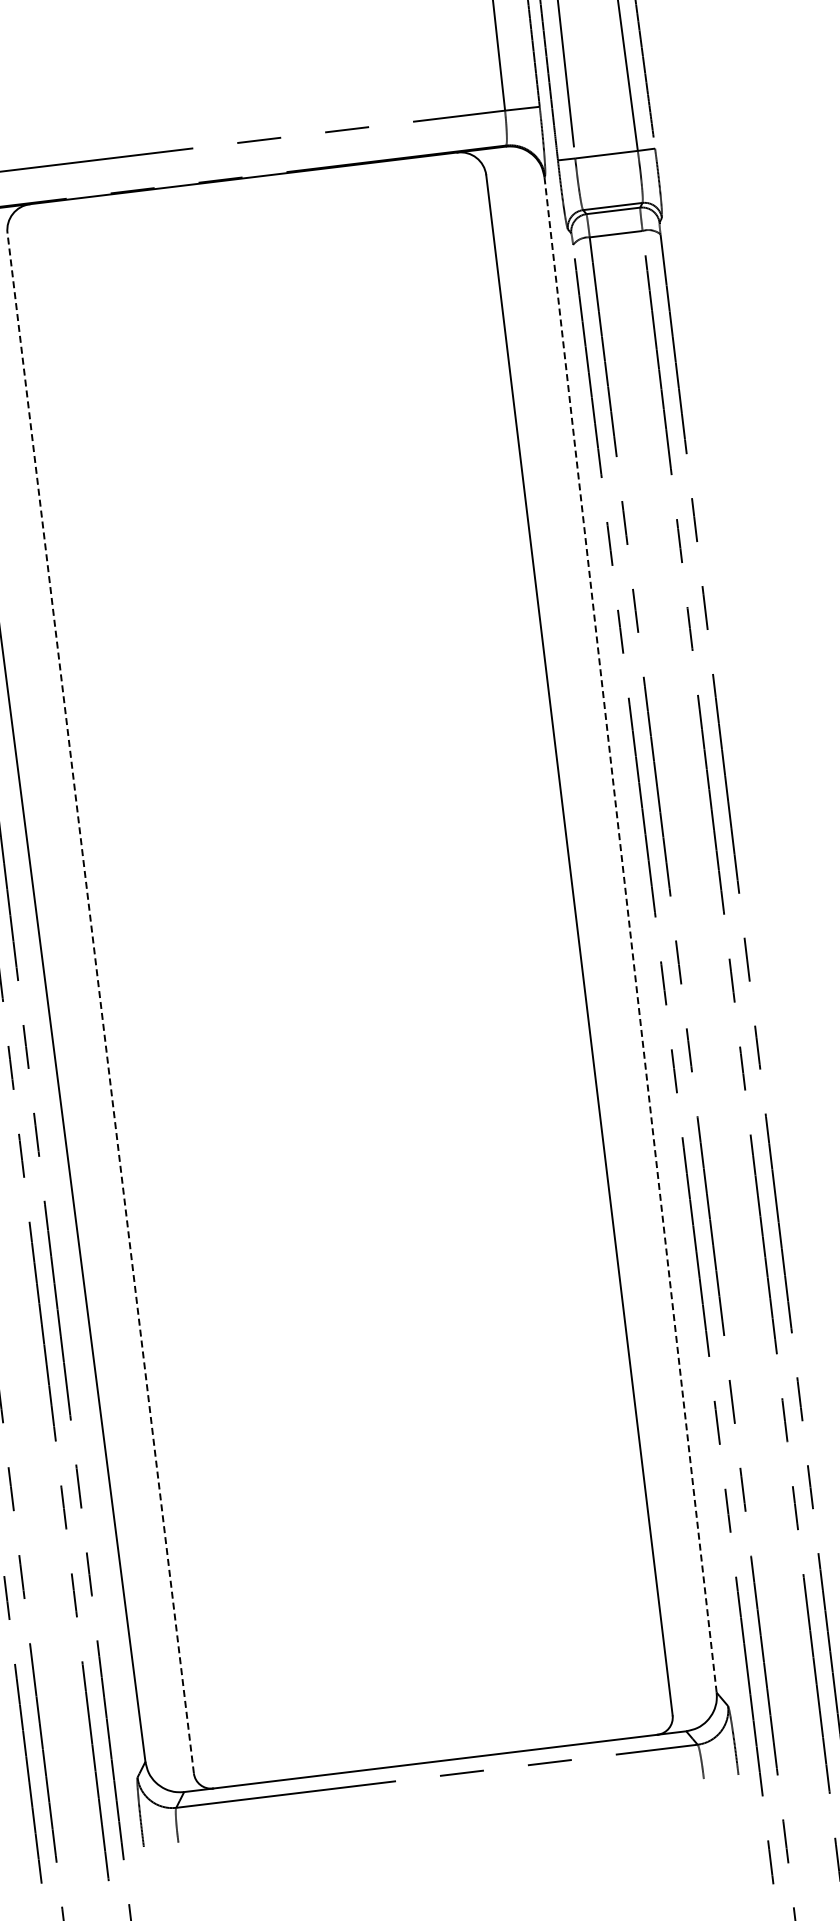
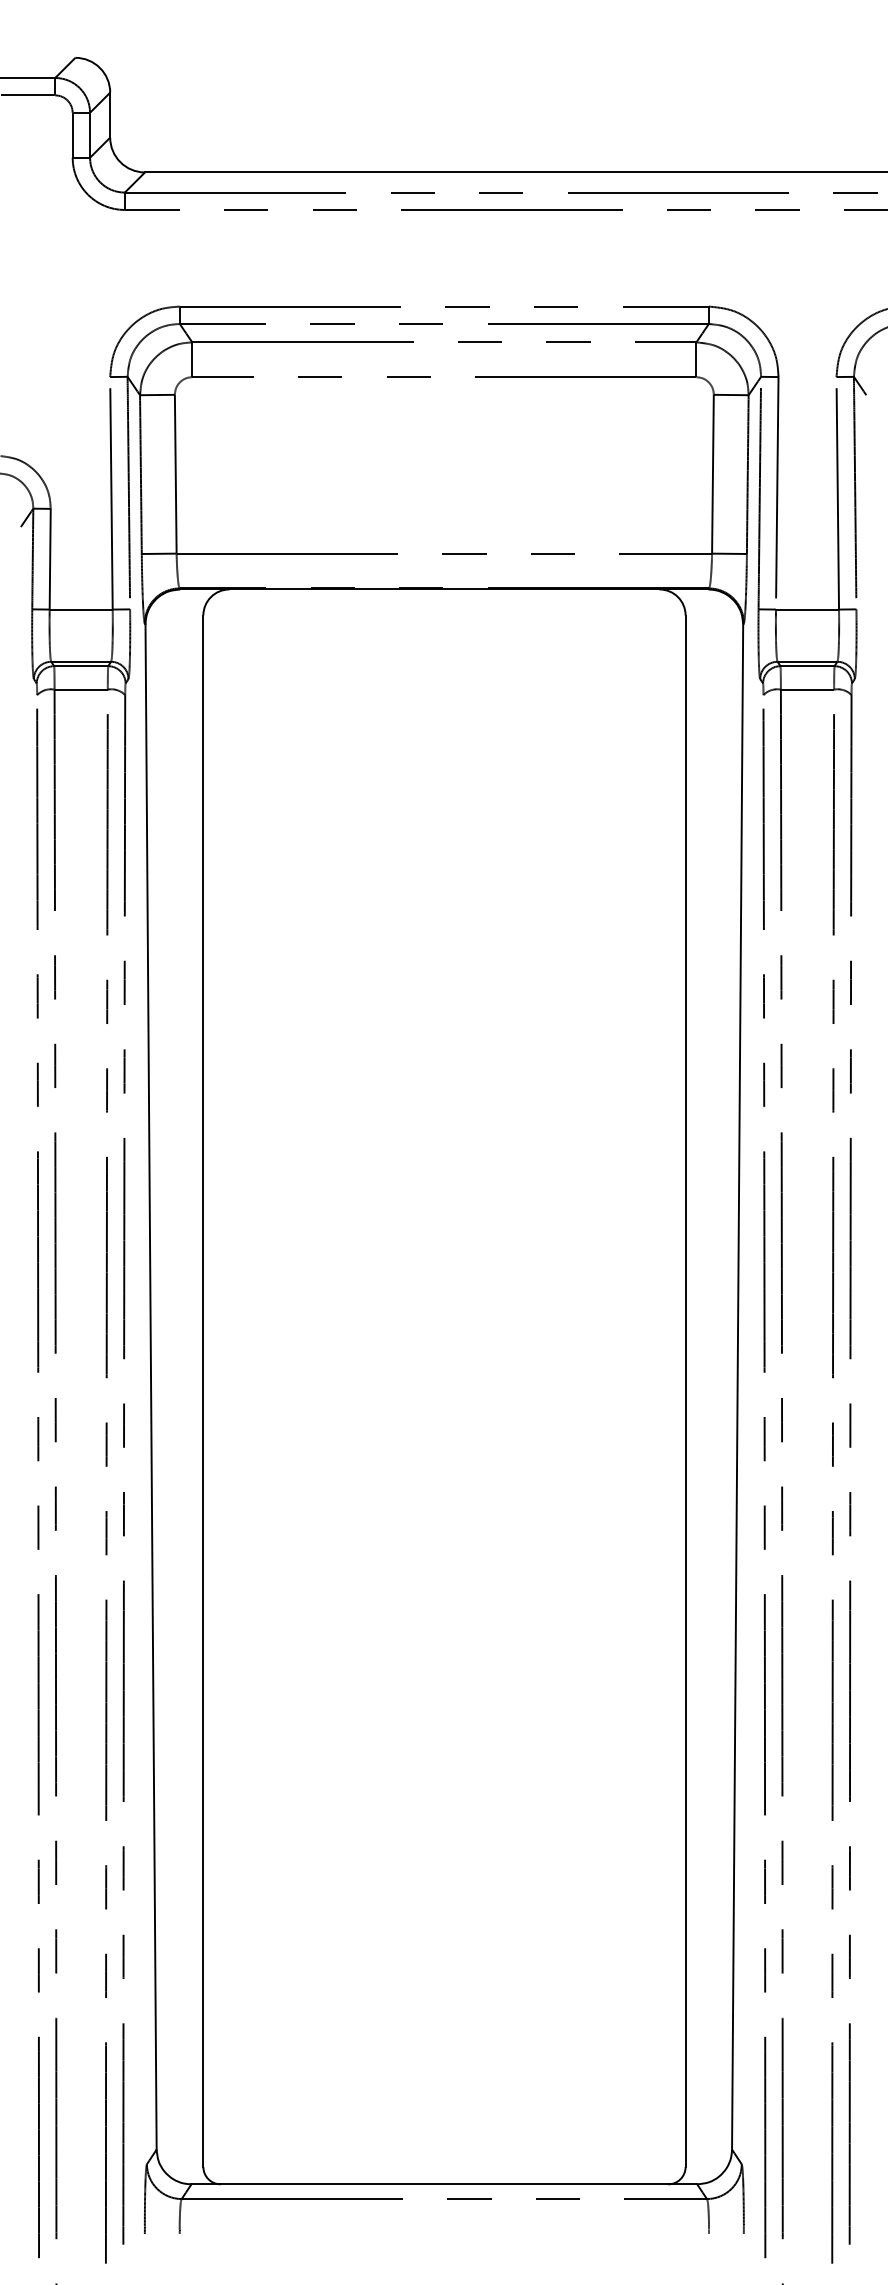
line: (630, 935) -> (737, 1387), dashed -> solid
line: (100, 1003) -> (203, 1391), dashed -> solid

